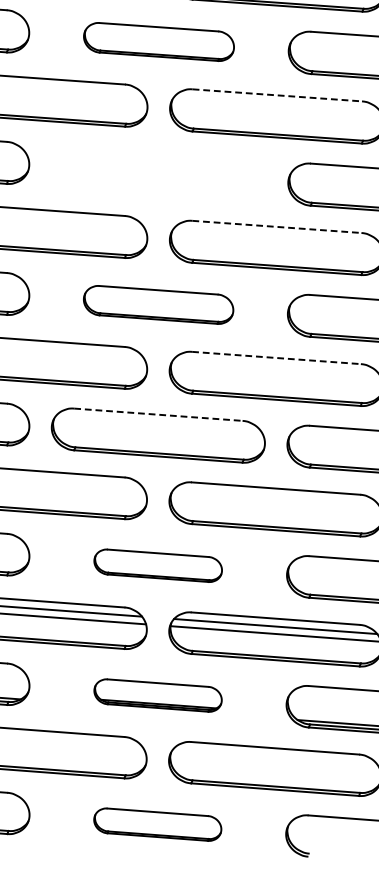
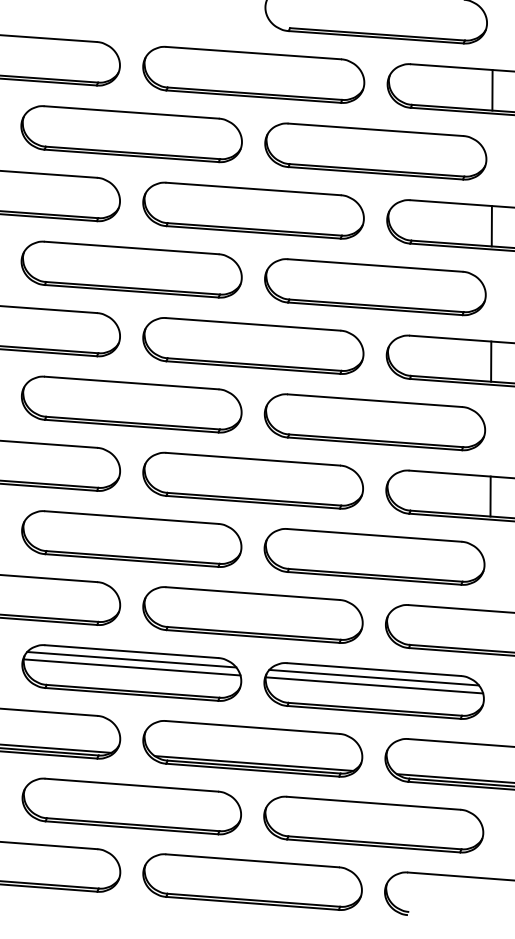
part: (158, 41) -> (253, 74), size x1.43
line: (276, 95) -> (375, 129), dashed -> solid
part: (158, 173) -> (253, 210), added
line: (276, 226) -> (375, 265), dashed -> solid
part: (158, 304) -> (253, 345), size x1.43
line: (276, 357) -> (375, 400), dashed -> solid
line: (158, 414) -> (253, 459), dashed -> solid
part: (157, 565) -> (252, 614), size x1.67
part: (157, 695) -> (252, 748), size x1.67
part: (157, 824) -> (252, 881), size x1.67

